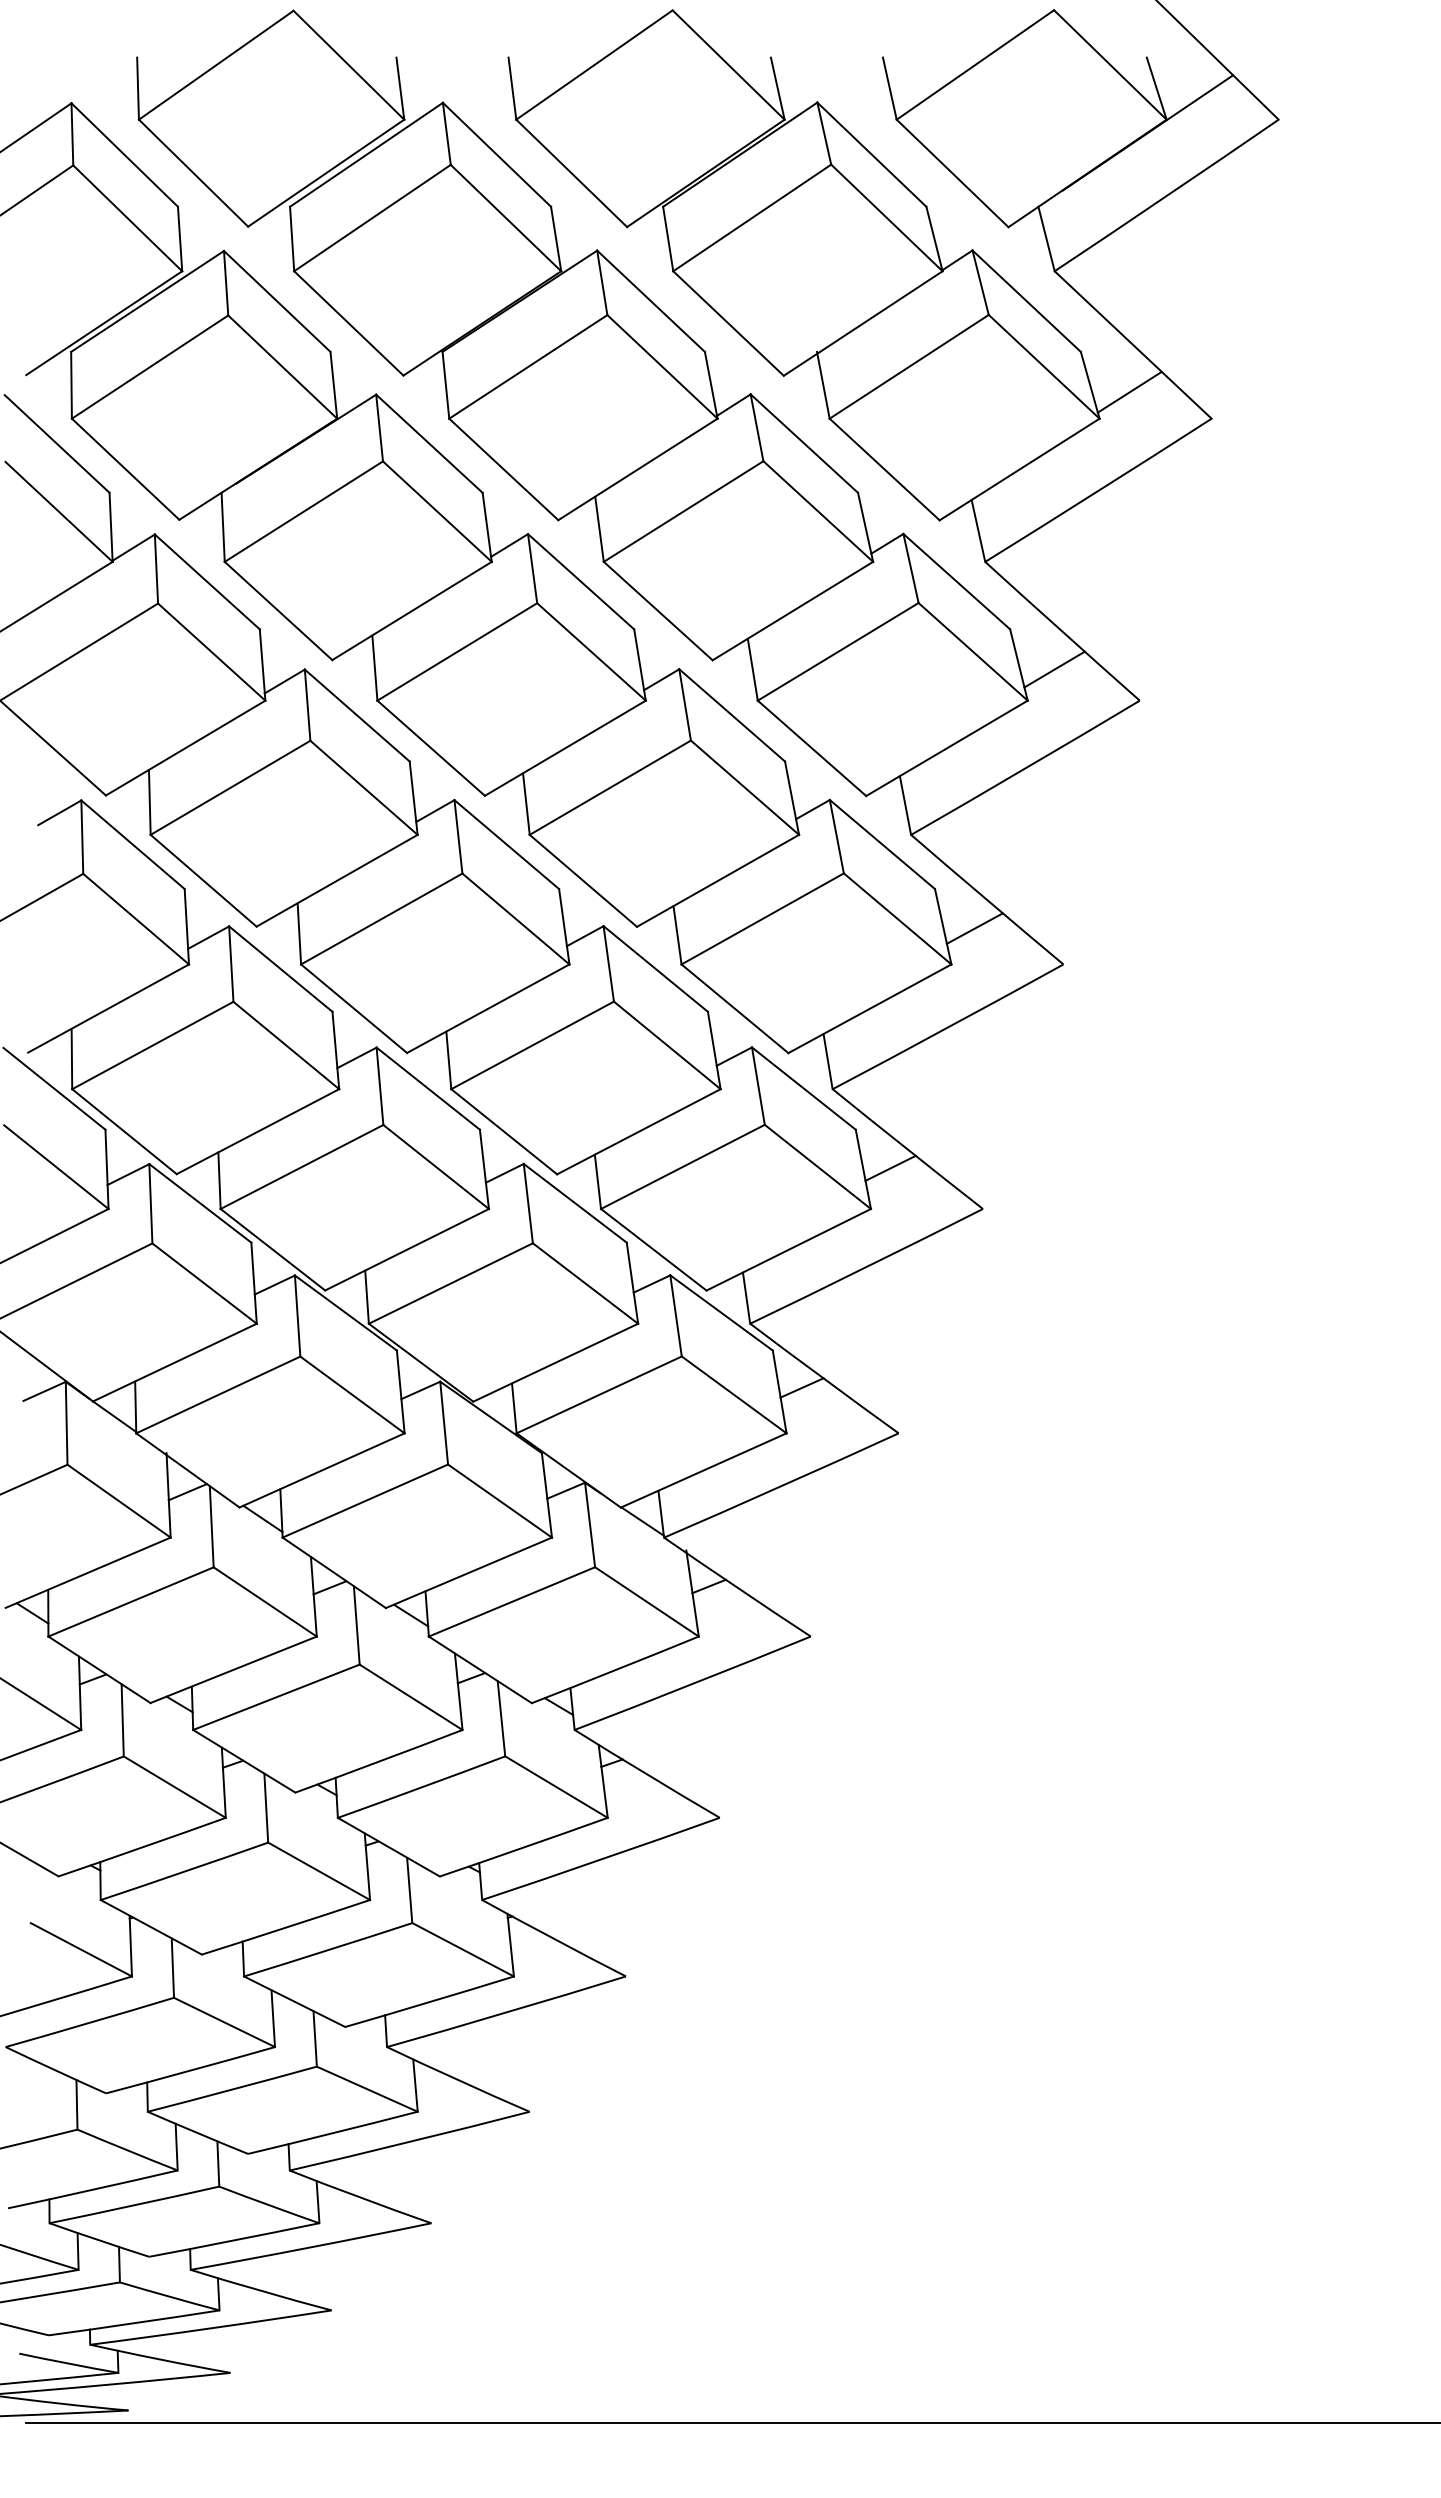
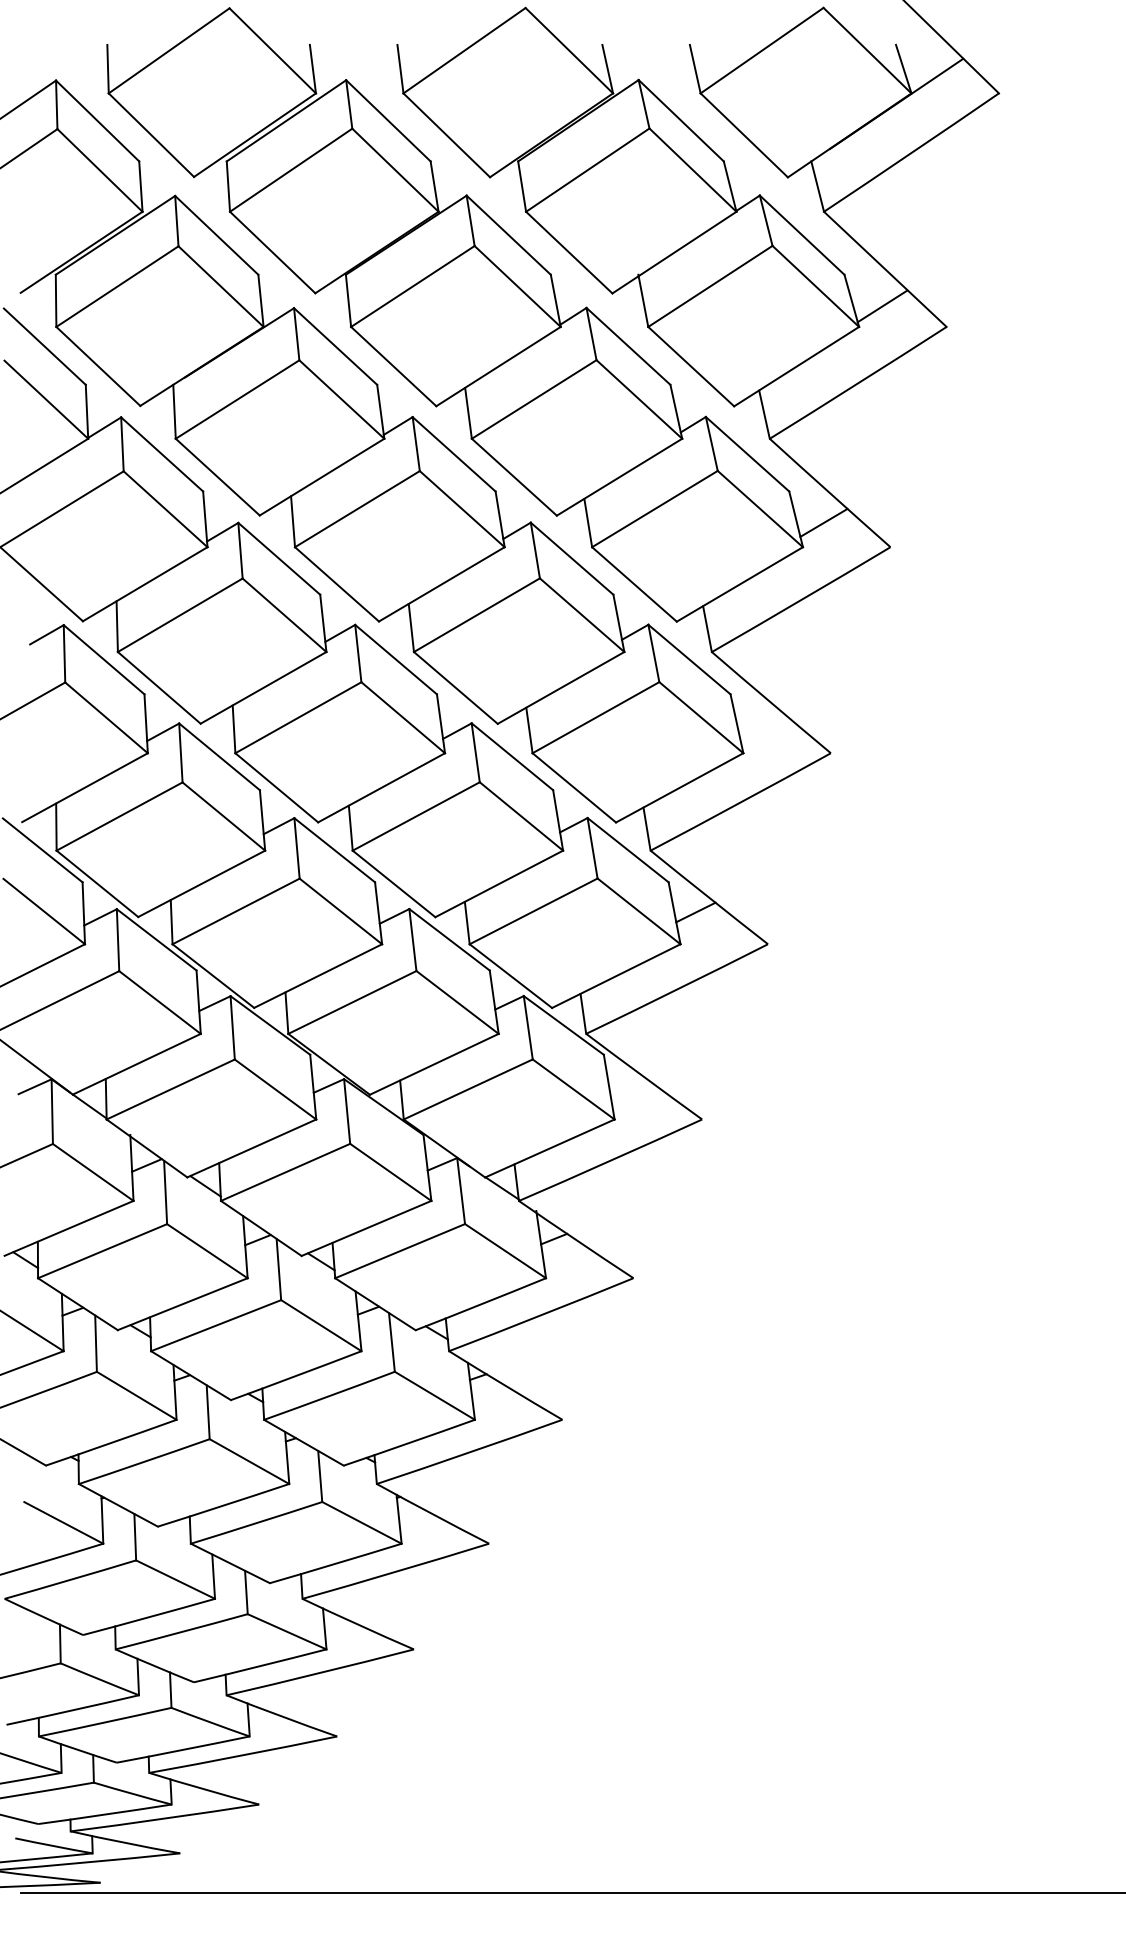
line: (974, 928) -> (761, 725), removed
line: (801, 1387) -> (626, 1083), removed

